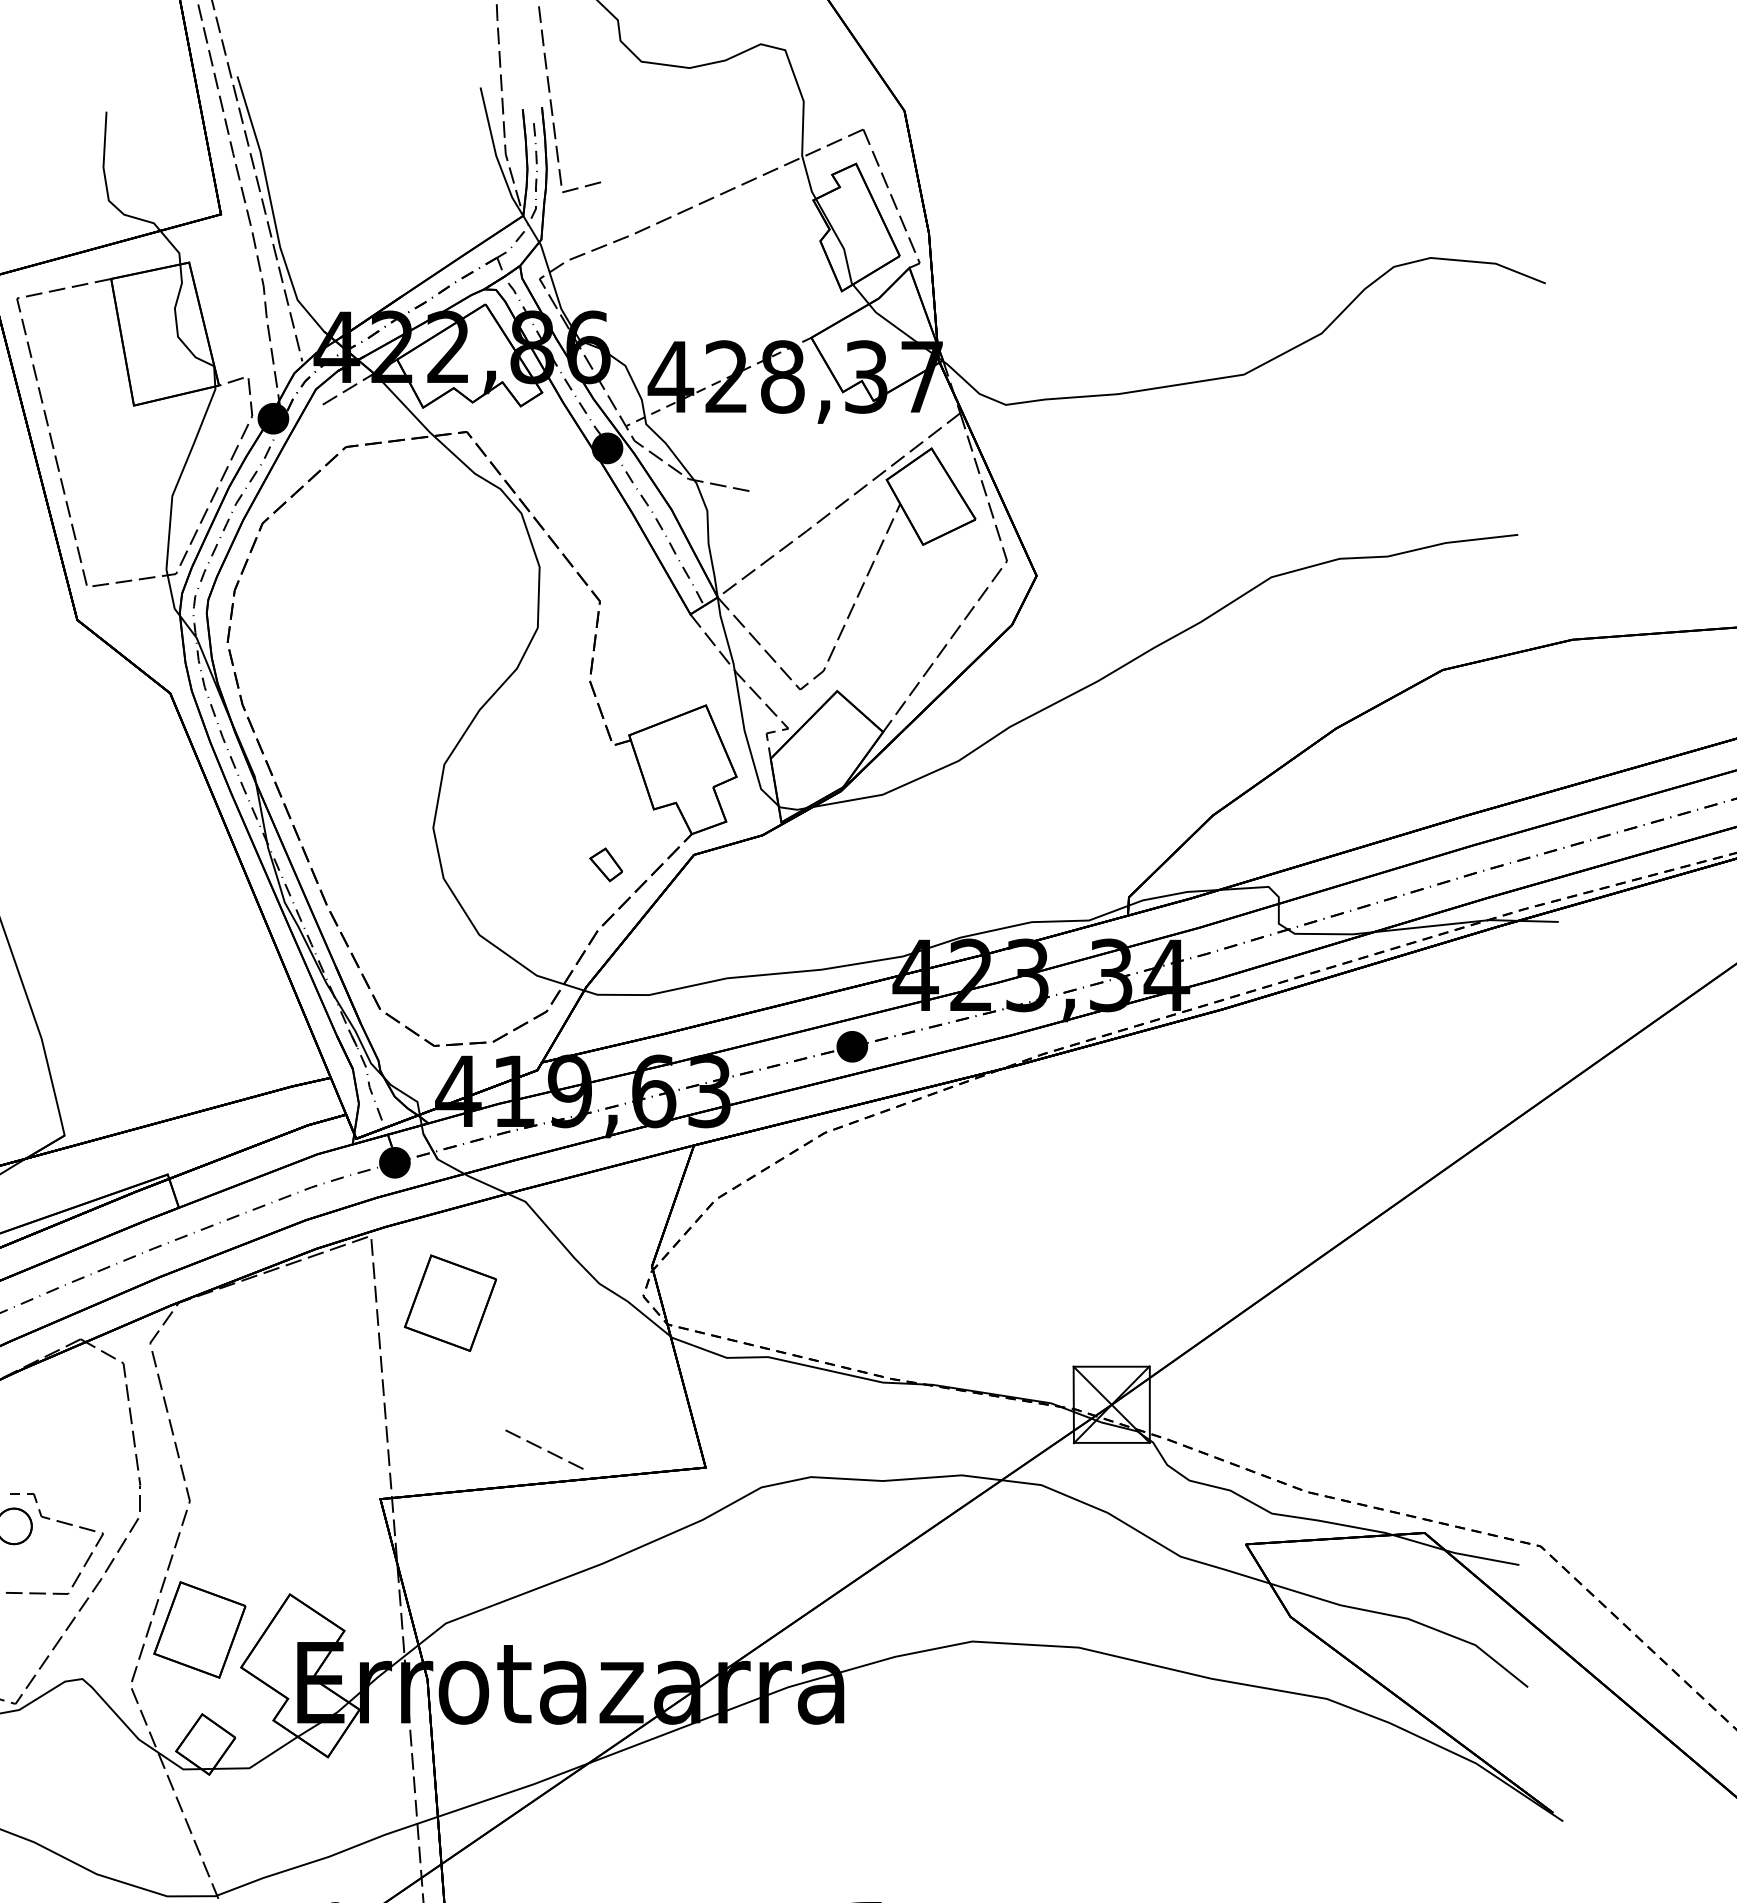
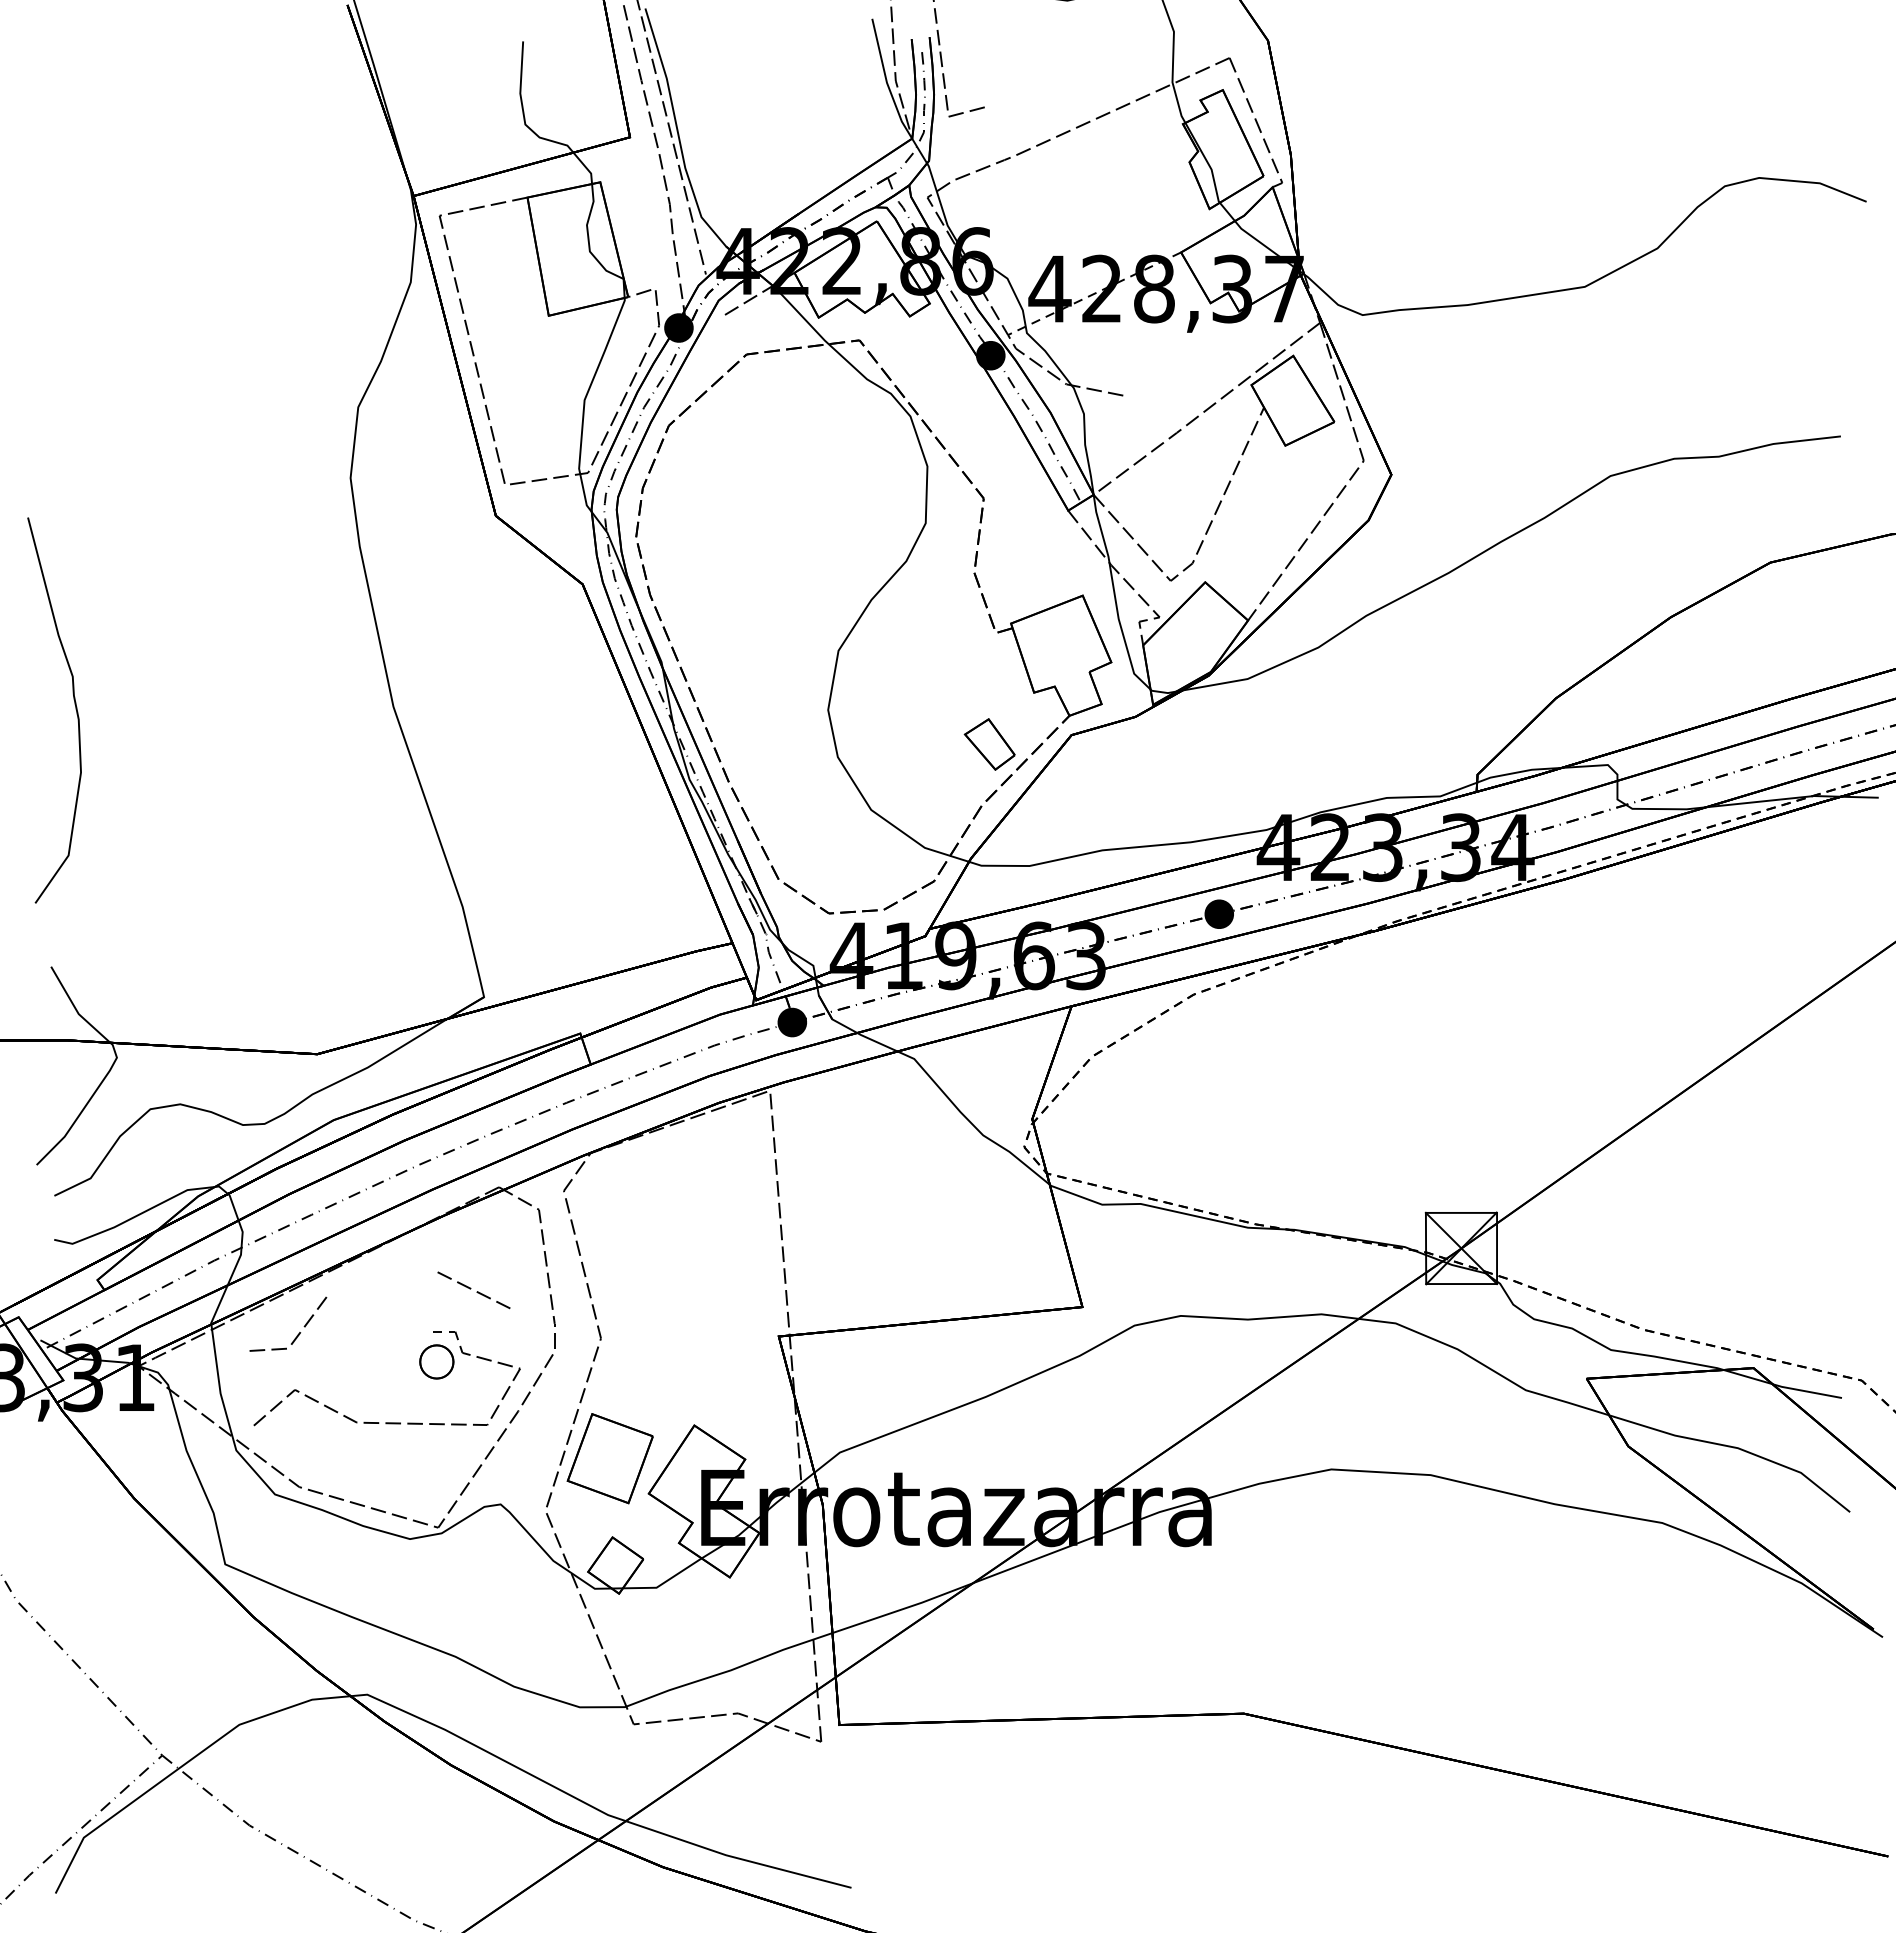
part: (606, 864) -> (989, 744), size x1.67
part: (449, 1303) -> (843, 1153), removed
line: (541, 1447) -> (471, 1288), moved

